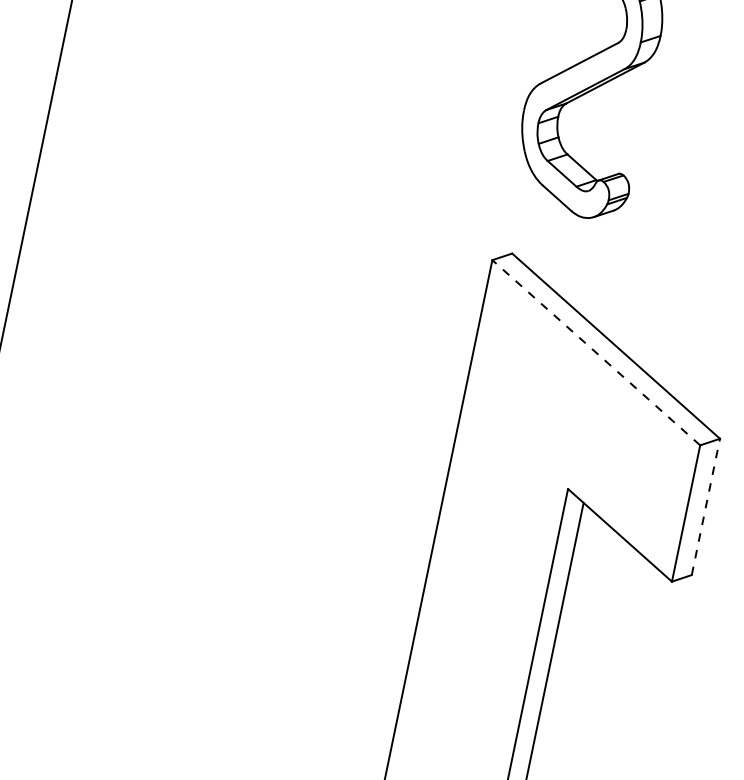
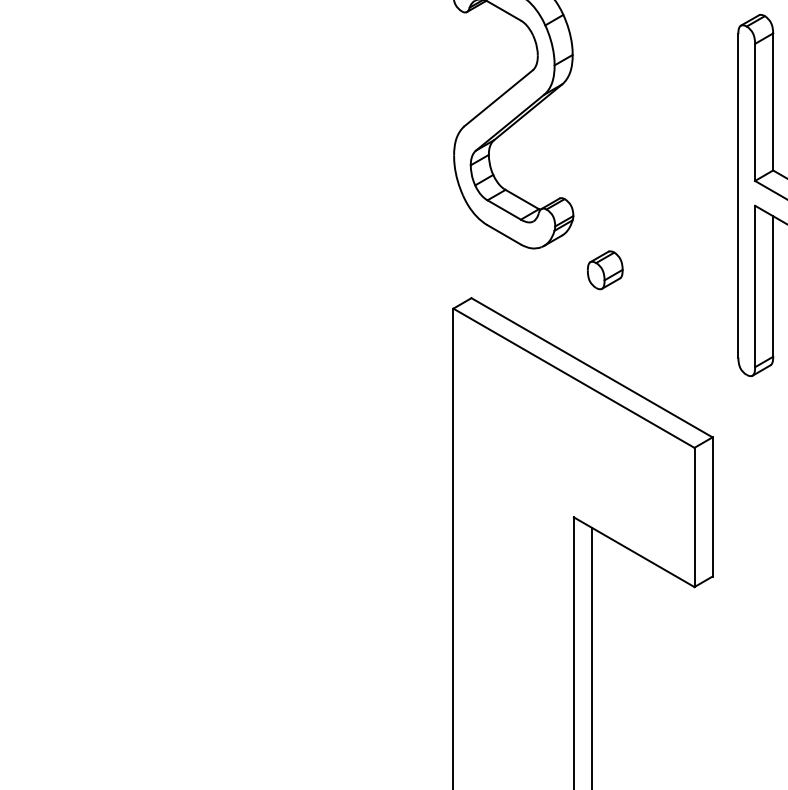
part: (649, 253) -> (605, 270), added
line: (595, 352) -> (573, 378), dashed -> solid
line: (705, 506) -> (712, 506), dashed -> solid

